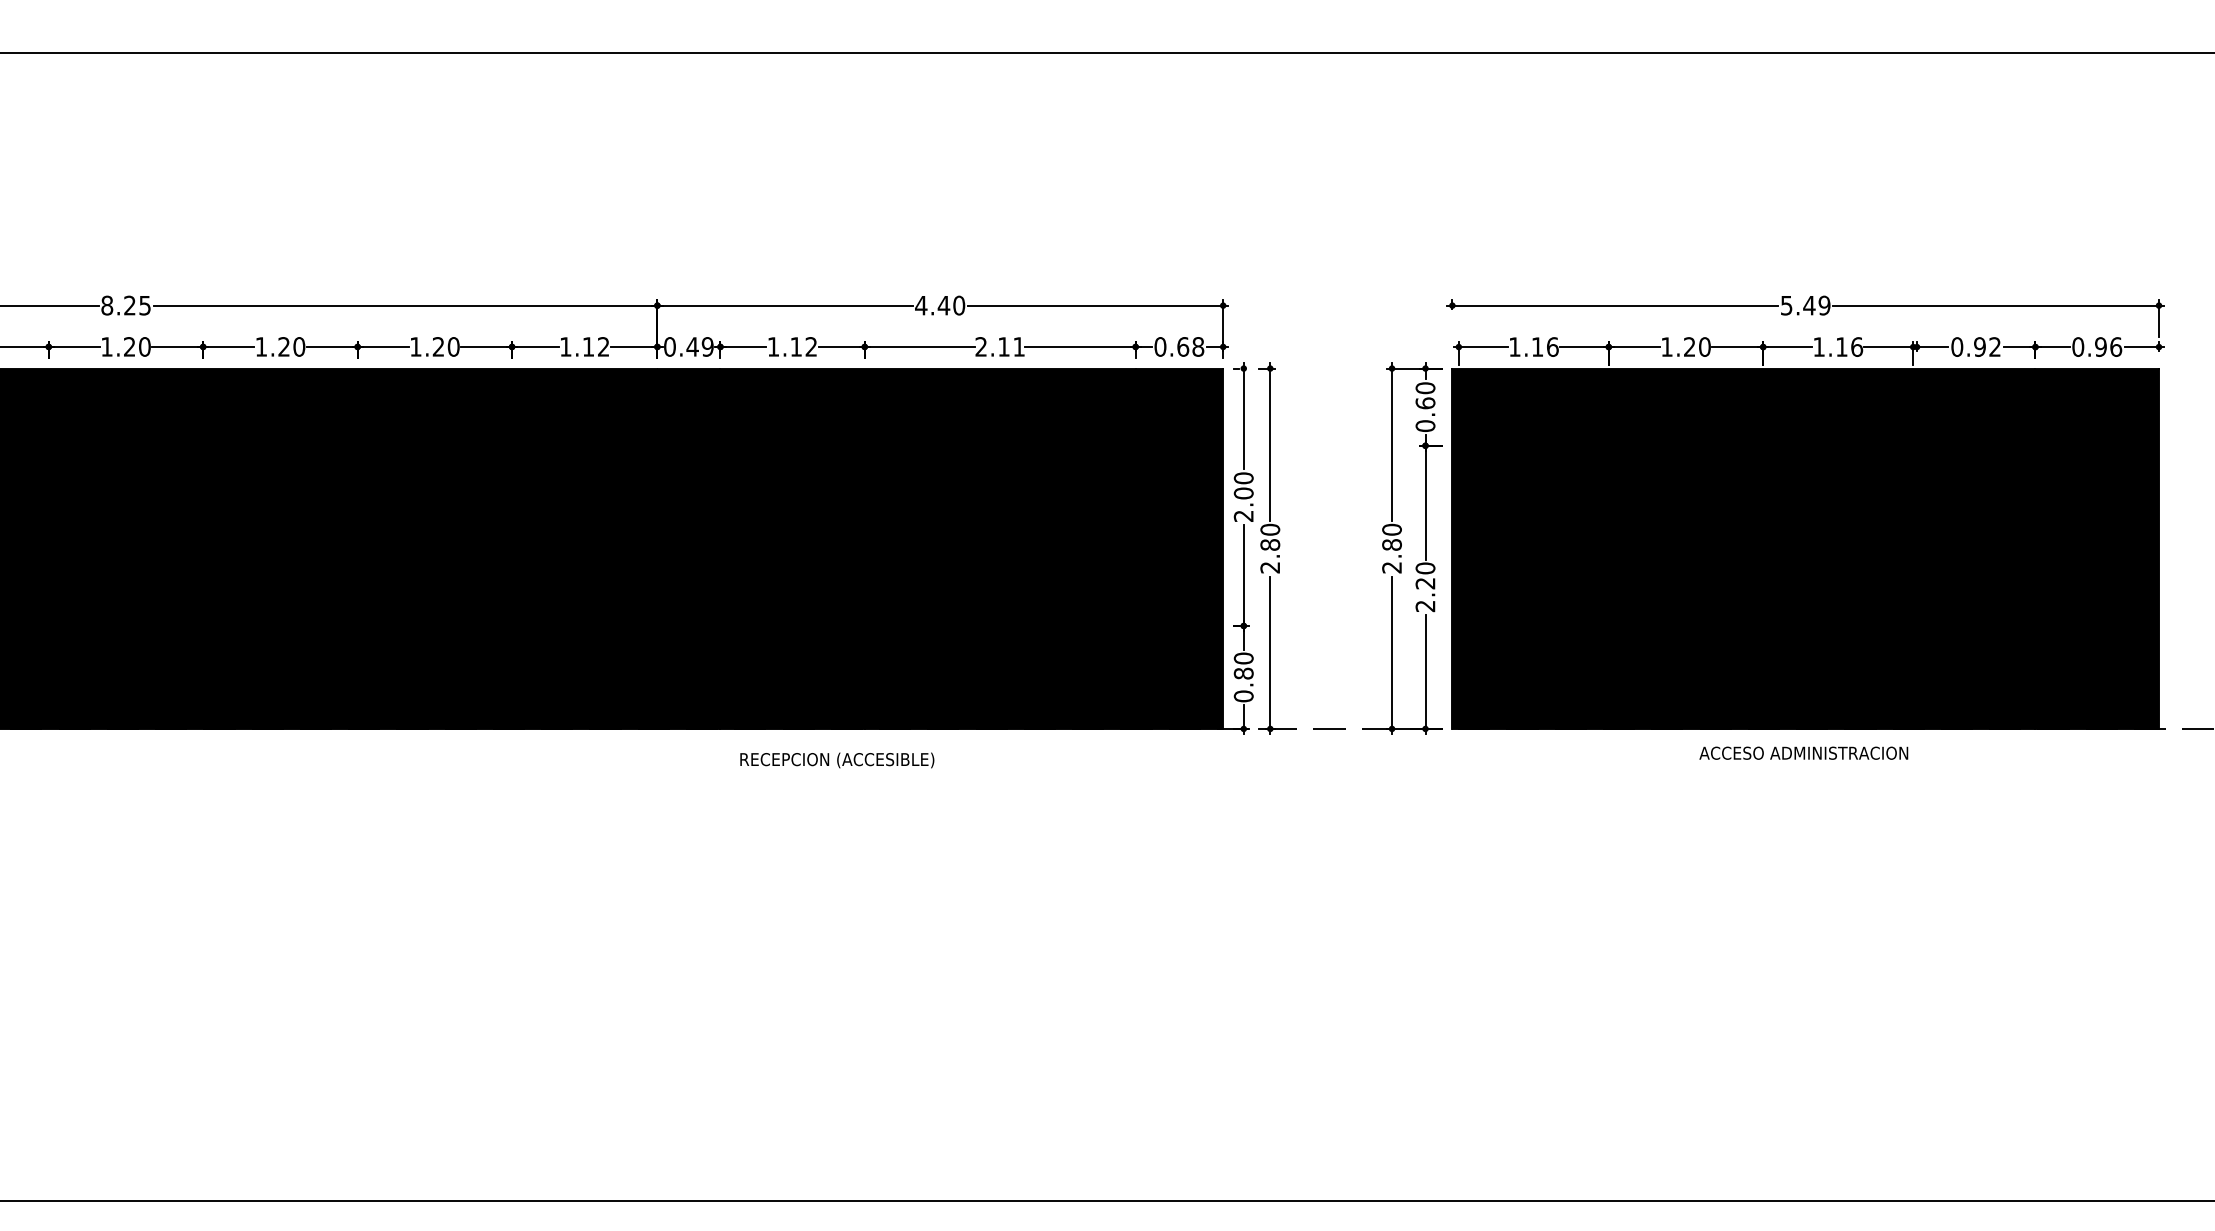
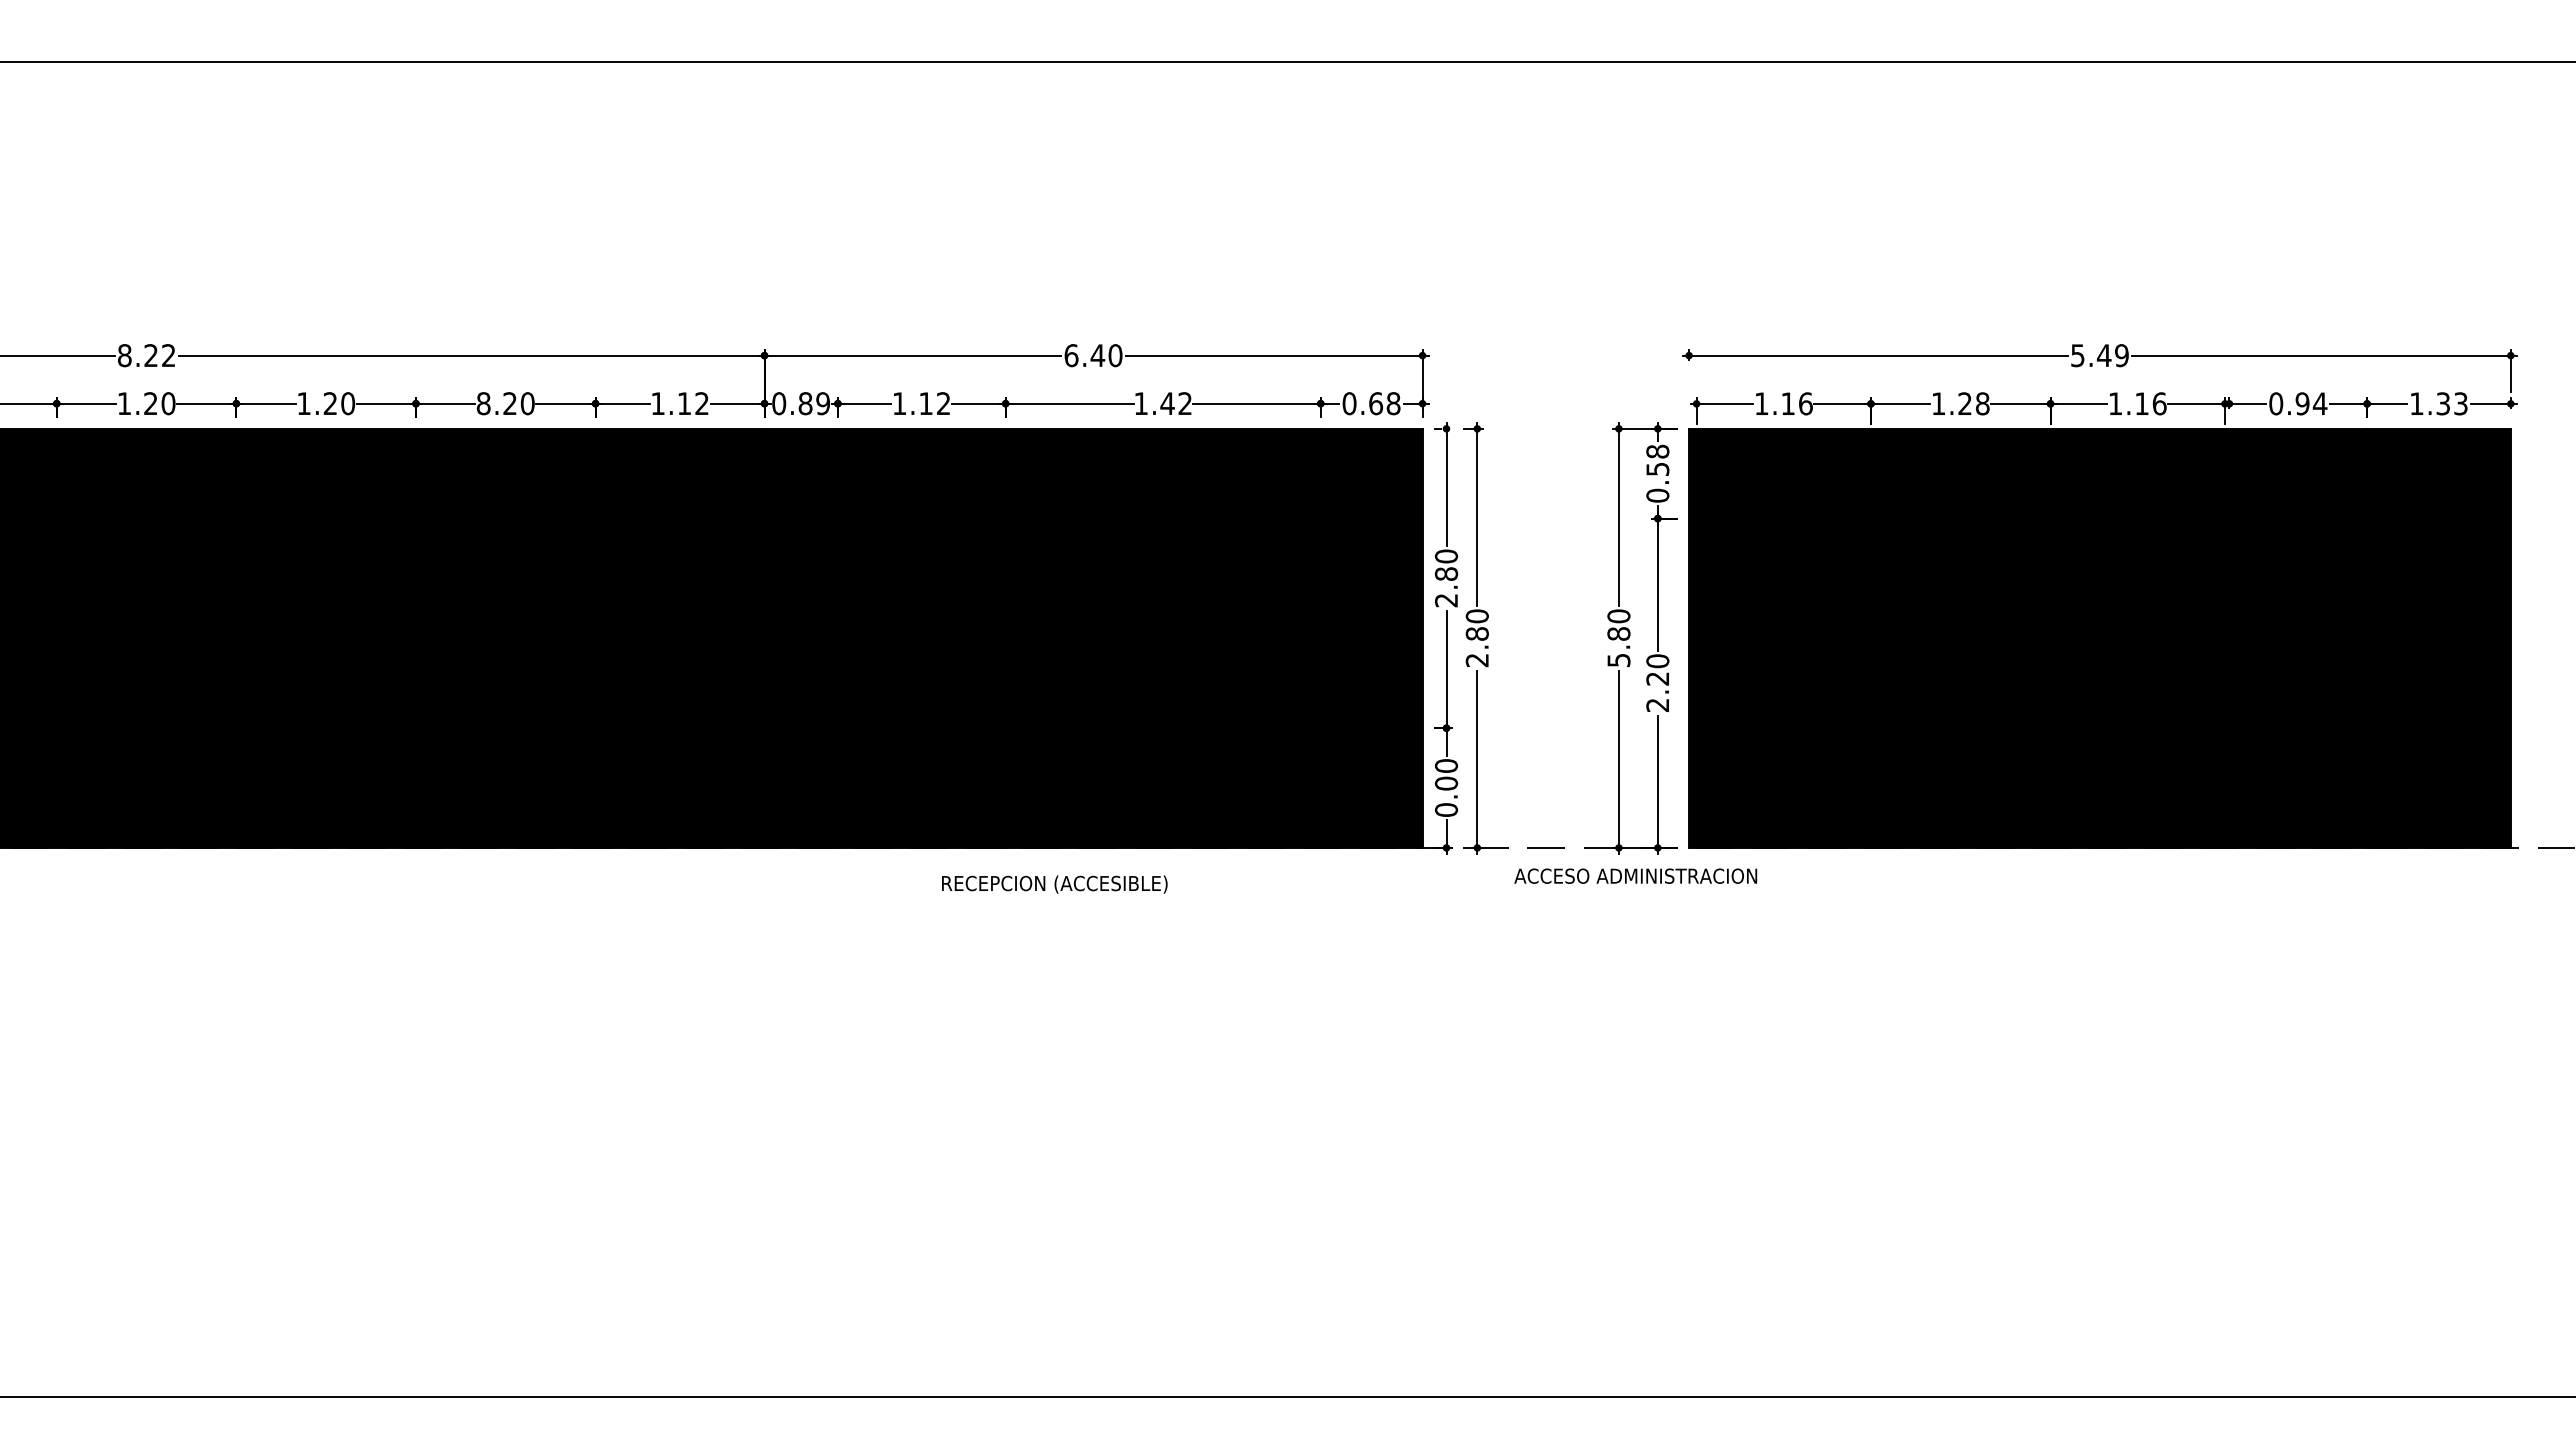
text: (144, 305) -> (168, 355), 8.25 -> 8.22
text: (921, 305) -> (1071, 355), 4.40 -> 6.40
text: (415, 346) -> (483, 403), 1.20 -> 8.20
text: (692, 346) -> (805, 403), 0.49 -> 0.89
text: (999, 346) -> (1162, 403), 2.11 -> 1.42
text: (1704, 346) -> (1982, 403), 1.20 -> 1.28
text: (1994, 346) -> (2319, 403), 0.92 -> 0.94
text: (2096, 346) -> (2438, 403), 0.96 -> 1.33
text: (1425, 395) -> (1657, 460), 0.60 -> 0.58
text: (1243, 492) -> (1446, 573), 2.00 -> 2.80
text: (1391, 567) -> (1618, 660), 2.80 -> 5.80
text: (1243, 673) -> (1446, 783), 0.80 -> 0.00
text: (1803, 752) -> (1635, 875), moved
text: (837, 760) -> (1054, 884), moved

